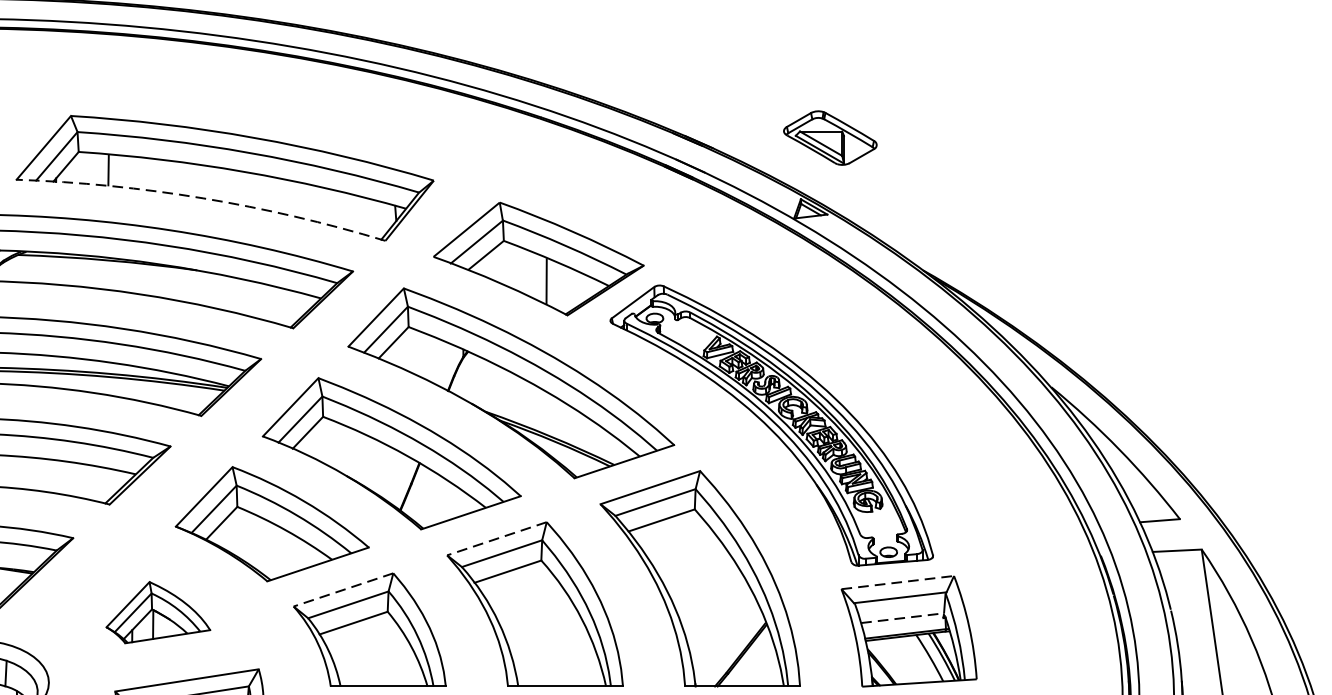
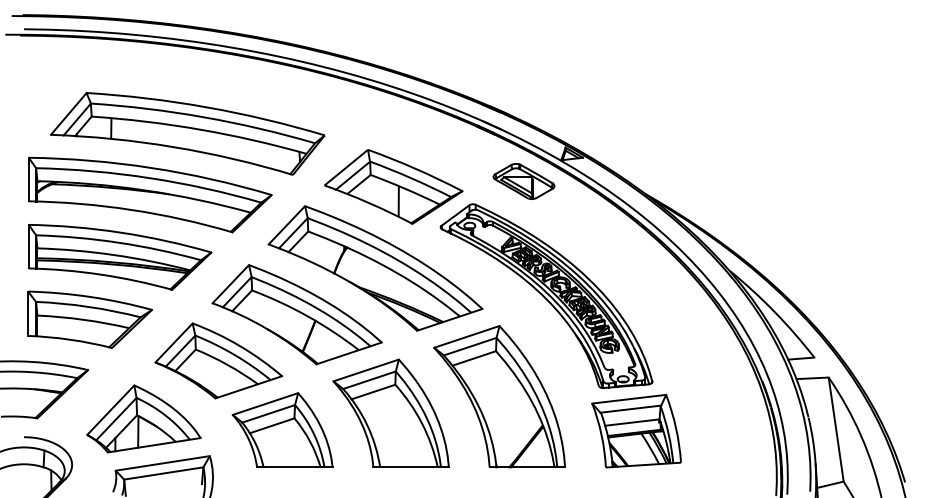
part: (829, 138) -> (523, 181), moved
arc: (203, 199) -> (173, 147), dashed -> solid
line: (495, 538) -> (365, 370), dashed -> solid
line: (898, 583) -> (629, 399), dashed -> solid
line: (342, 590) -> (264, 404), dashed -> solid
part: (157, 611) -> (143, 418), size x1.67
line: (902, 618) -> (632, 422), dashed -> solid

